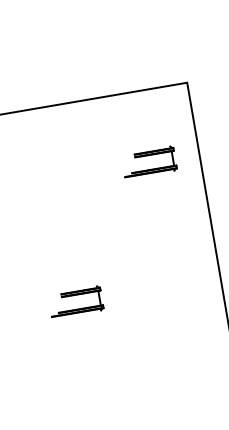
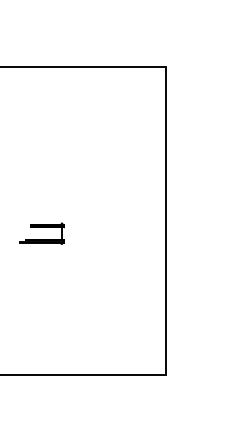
part: (148, 162) -> (122, 127), removed

